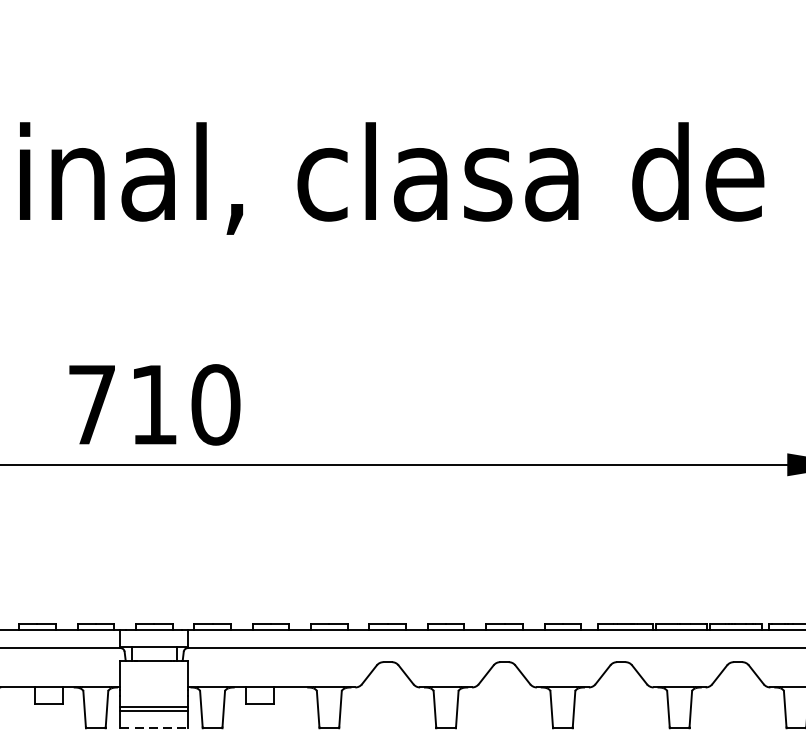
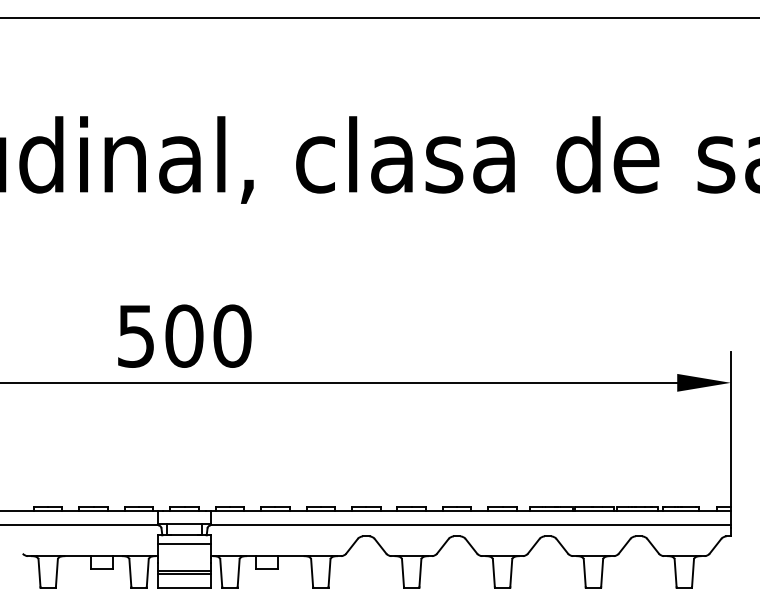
text: (123, 403) -> (160, 335), 710 -> 500
line: (154, 672) -> (184, 544), added
line: (155, 727) -> (185, 587), dashed -> solid

